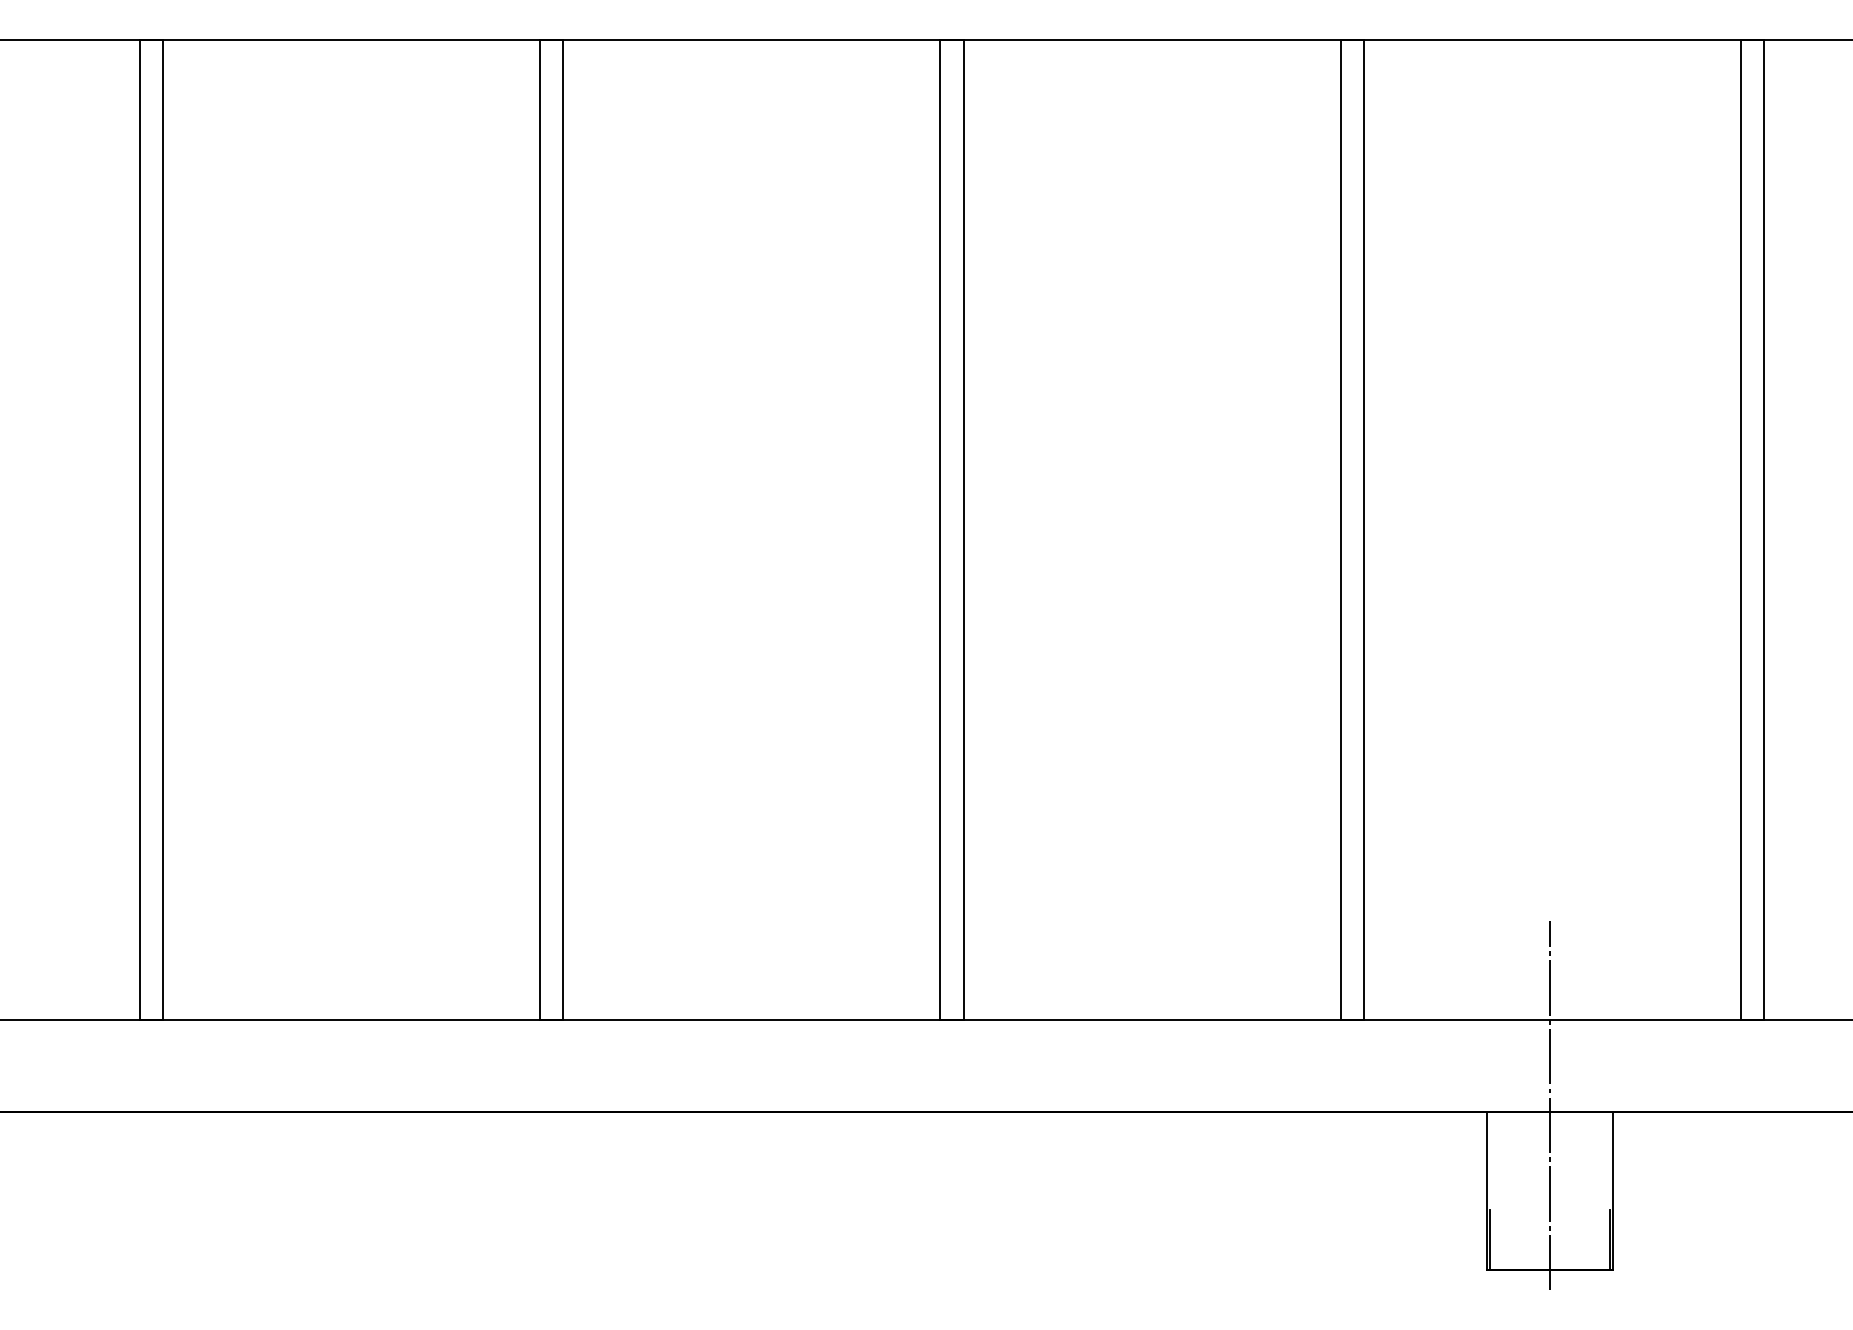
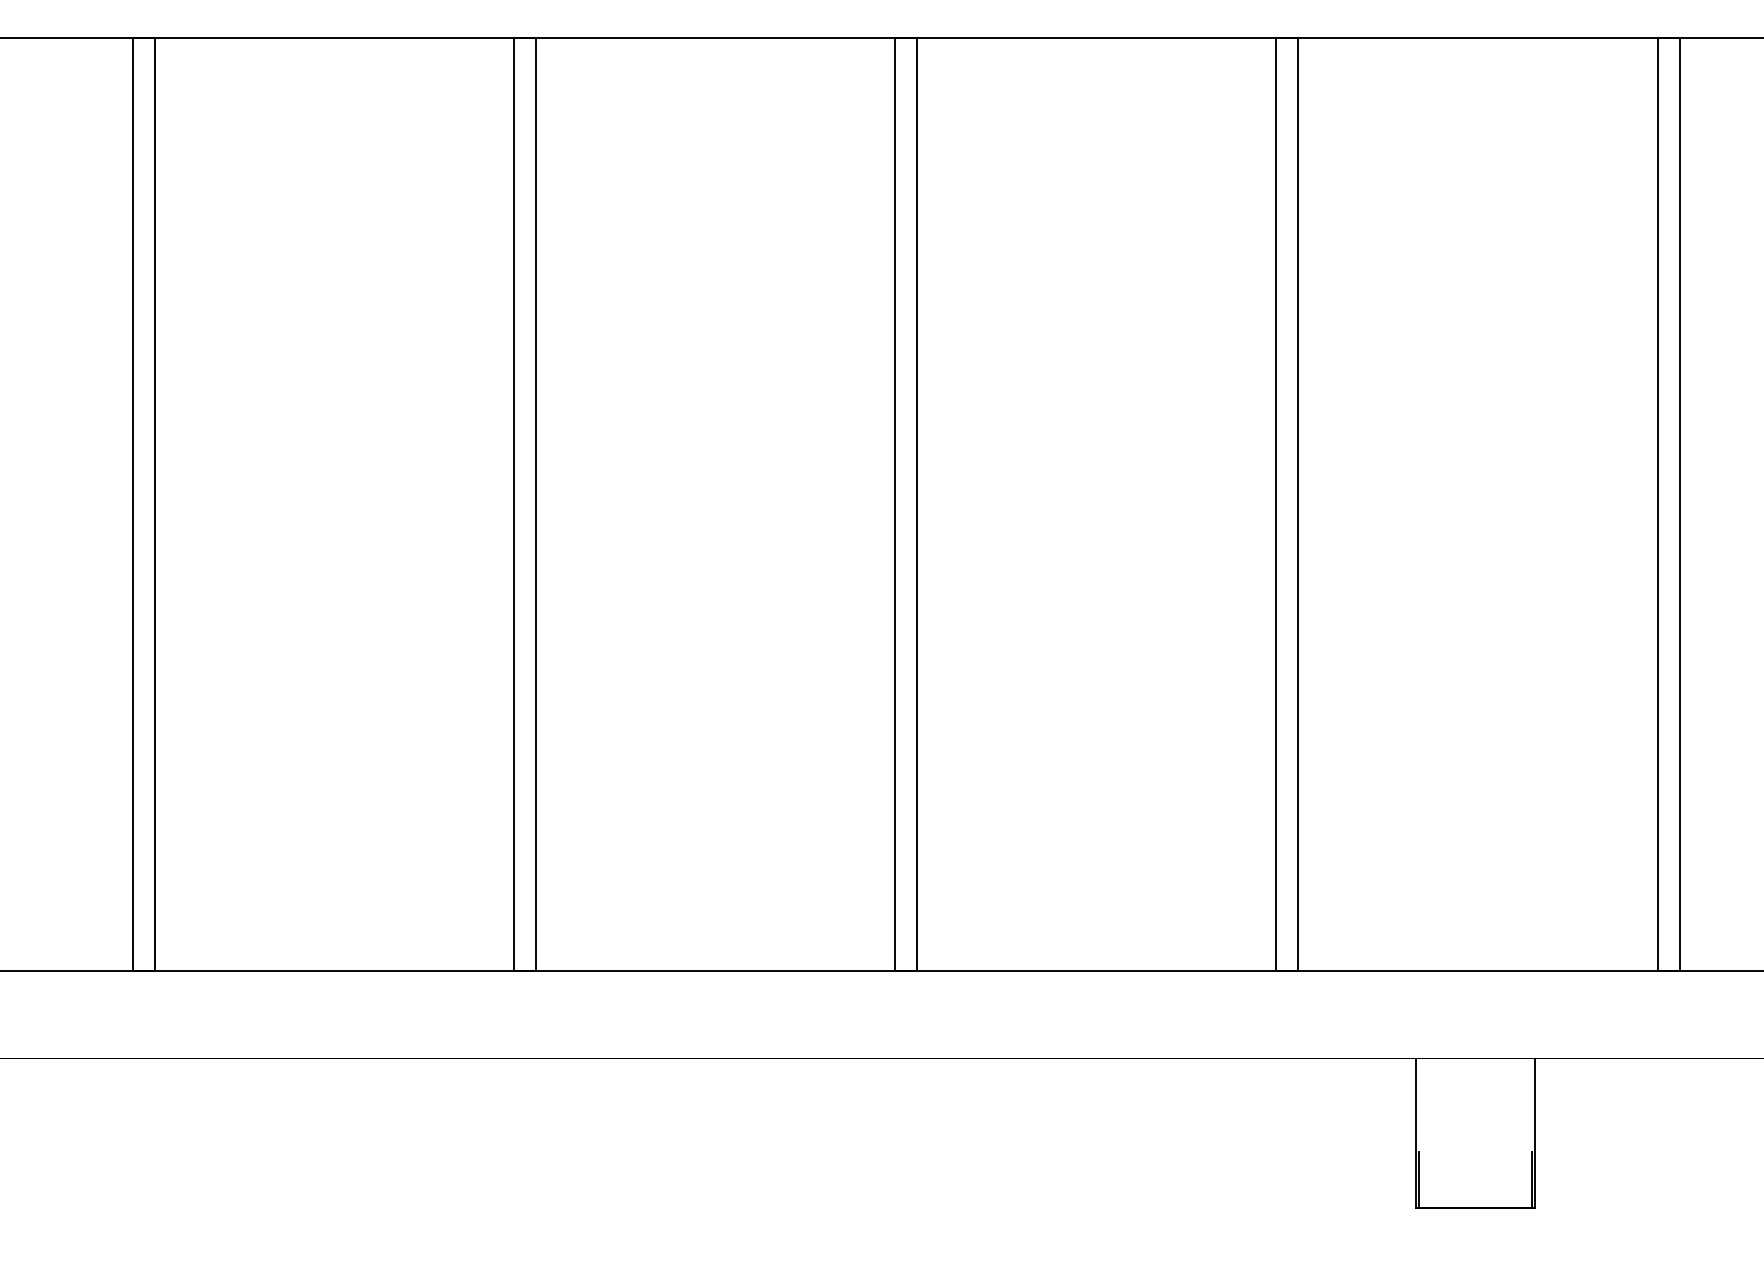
line: (1550, 1105) -> (1475, 1052), removed

